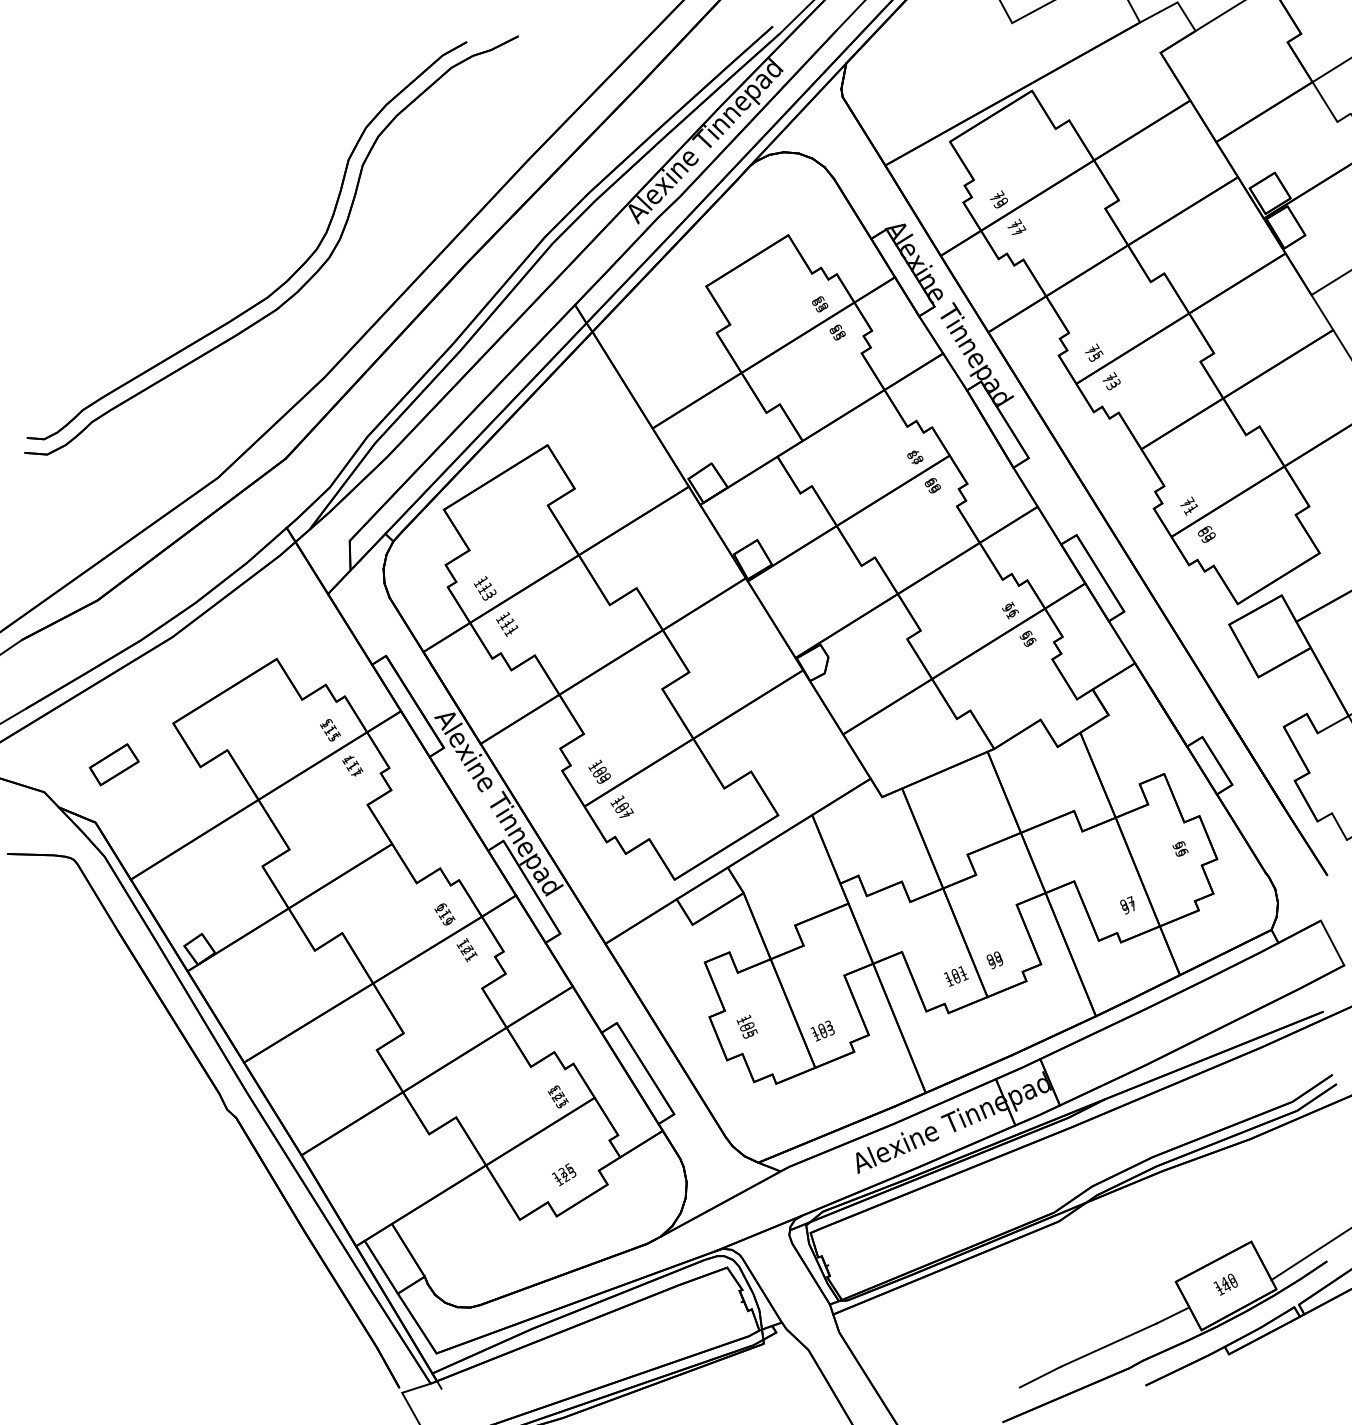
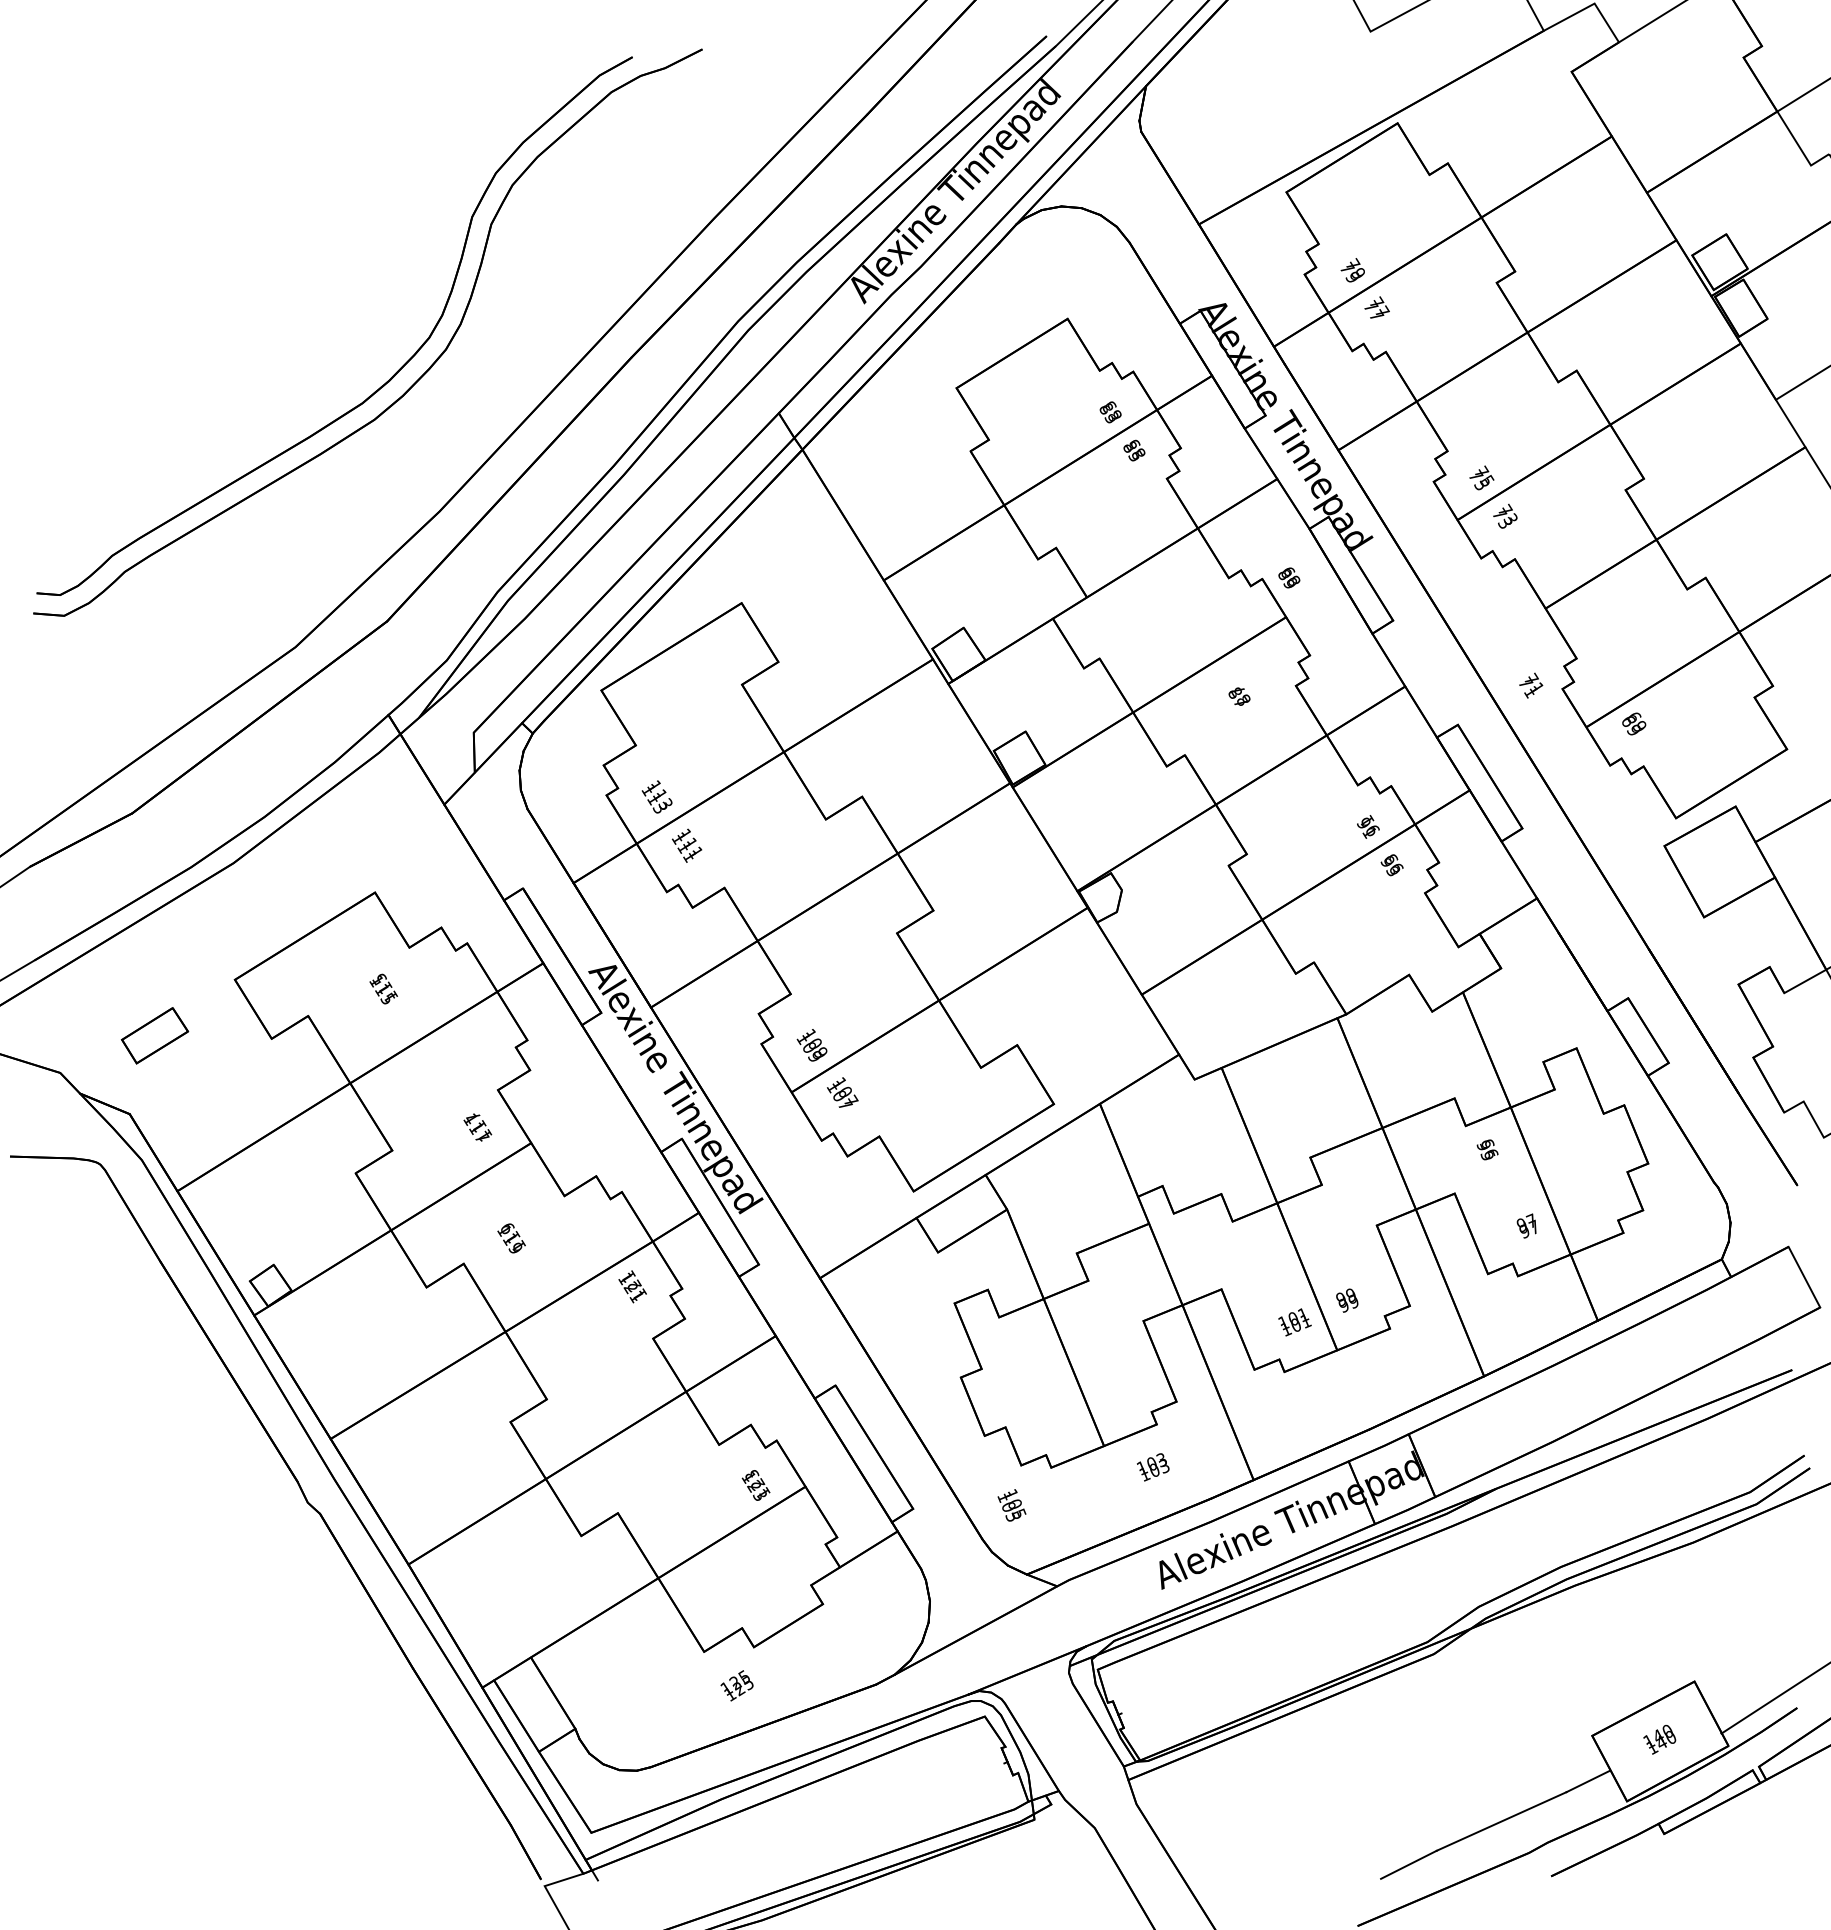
text: (915, 457) -> (1239, 696), moved
text: (933, 485) -> (1289, 577), moved
text: (1189, 506) -> (1531, 685), moved
text: (330, 729) -> (383, 988), moved
text: (352, 766) -> (477, 1127), moved
text: (1180, 848) -> (1487, 1149), moved
text: (444, 914) -> (511, 1238), moved
text: (746, 1026) -> (1011, 1505), moved
text: (822, 1031) -> (1153, 1467), moved
text: (563, 1174) -> (736, 1685), moved

